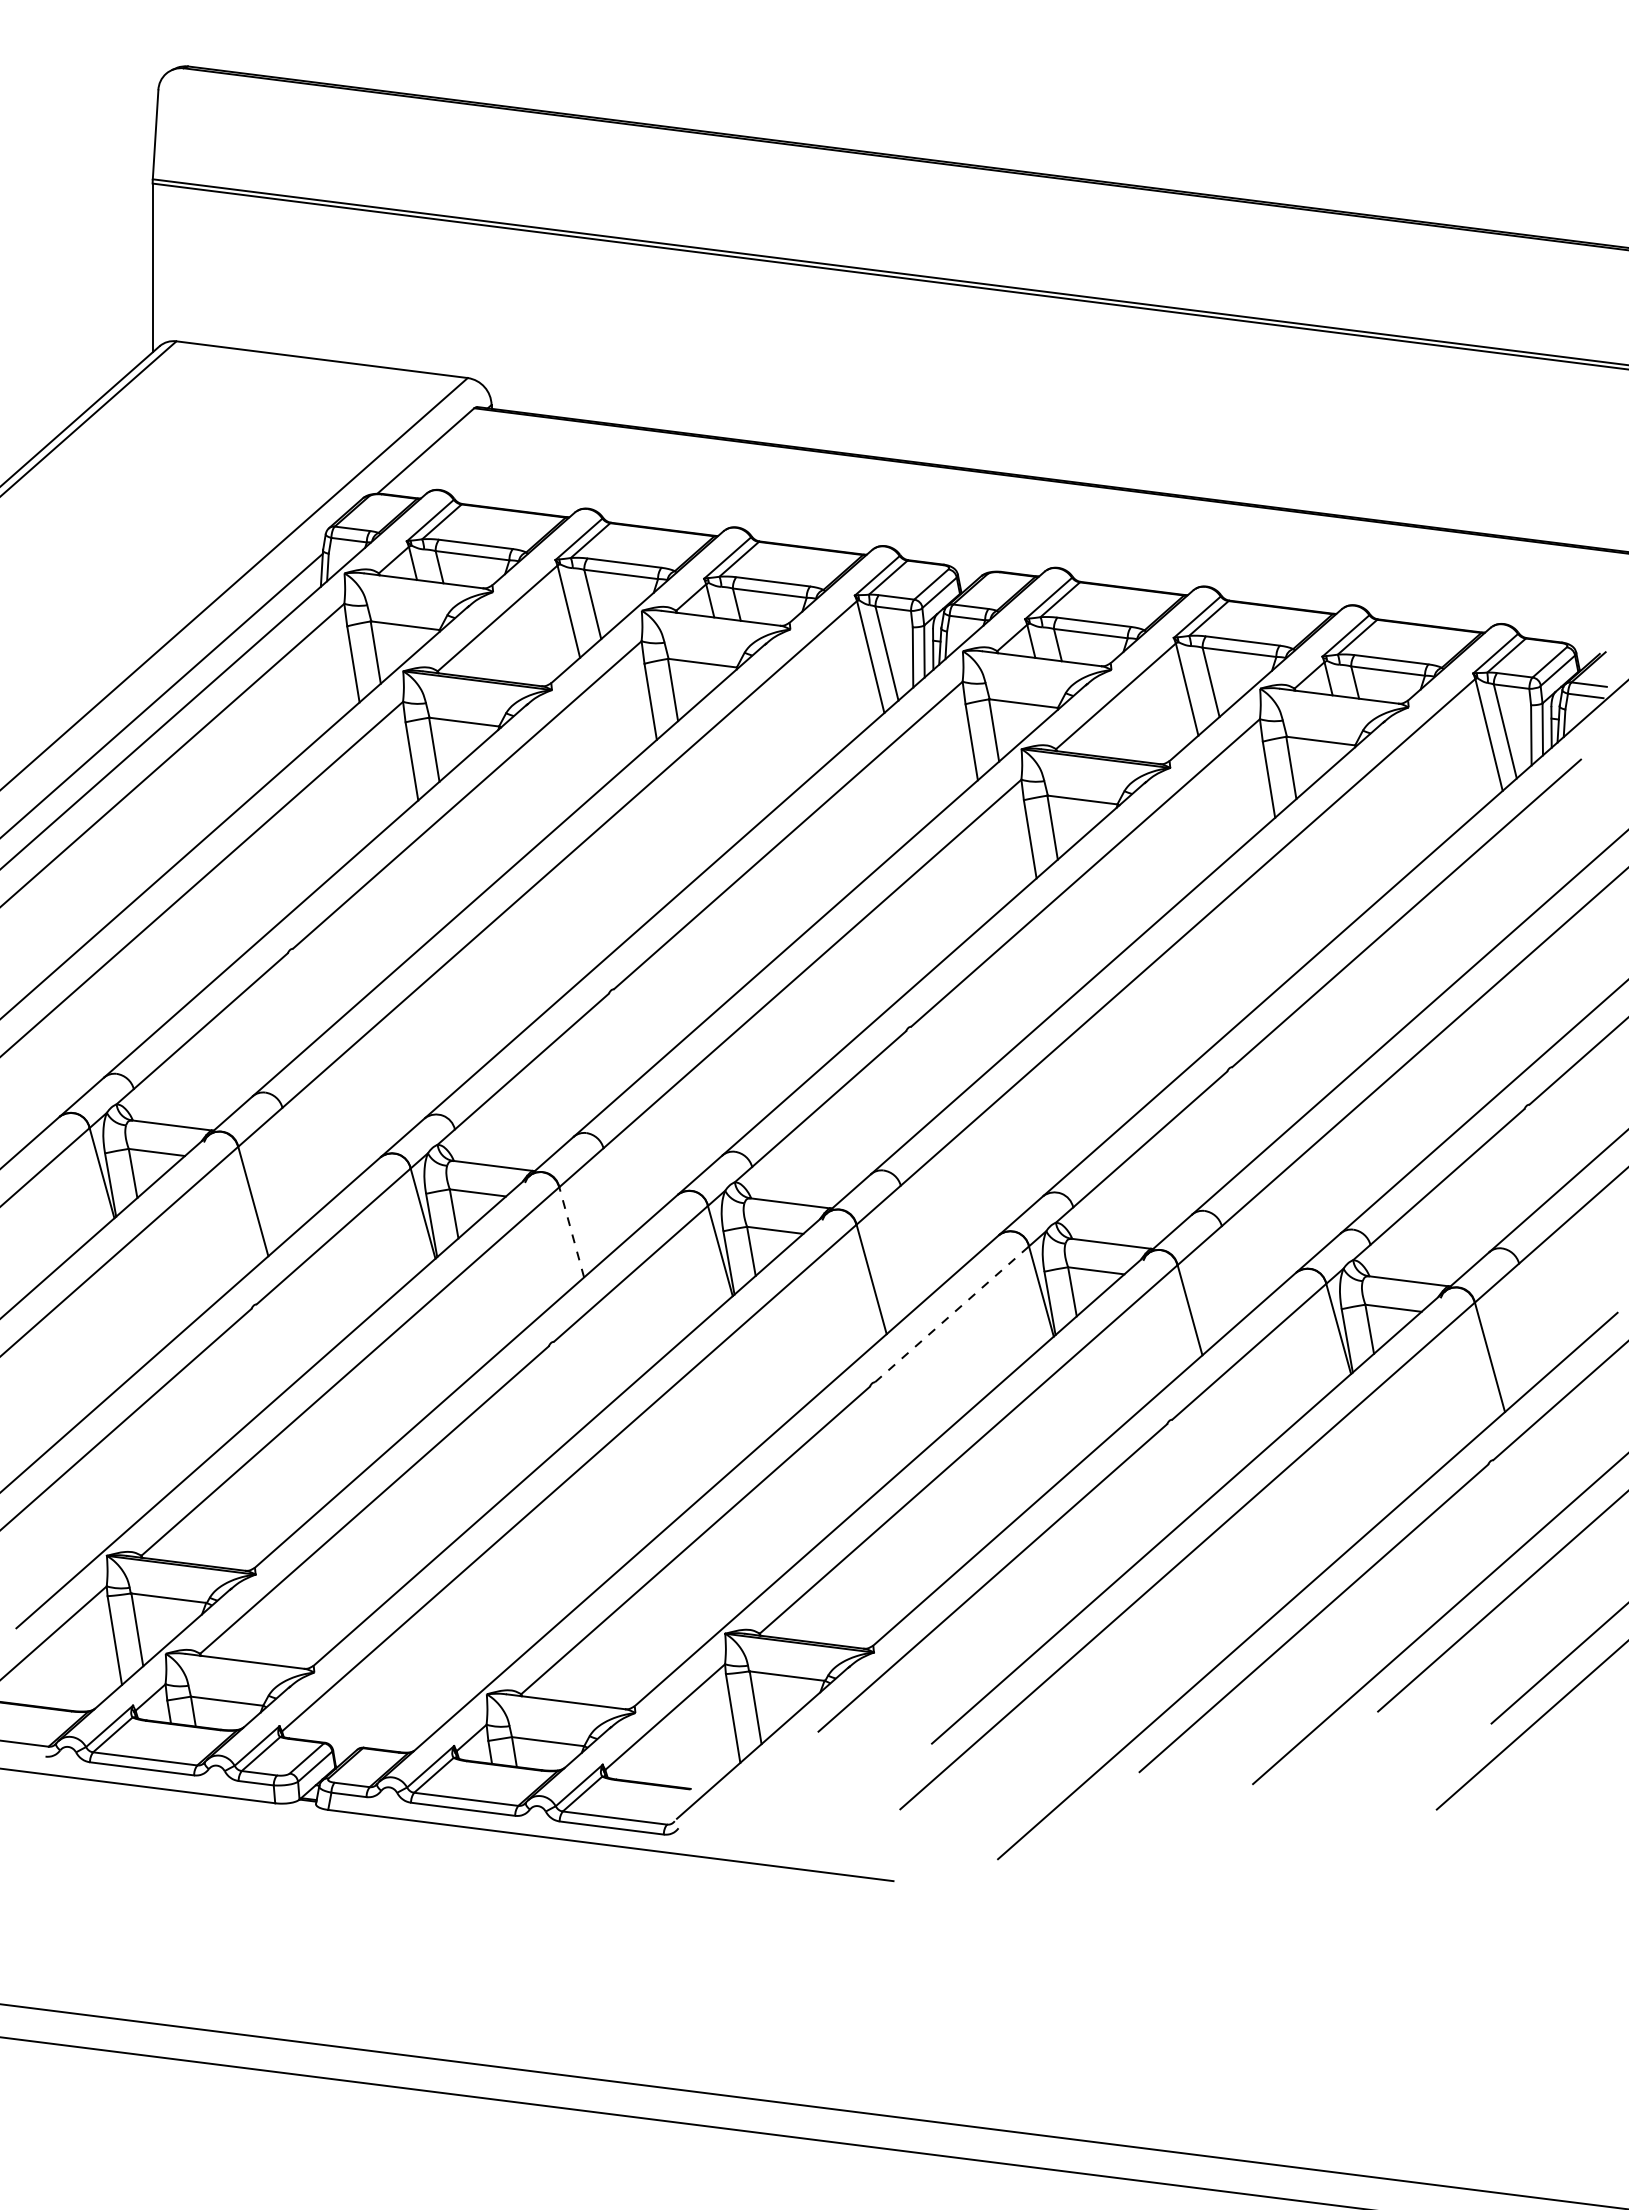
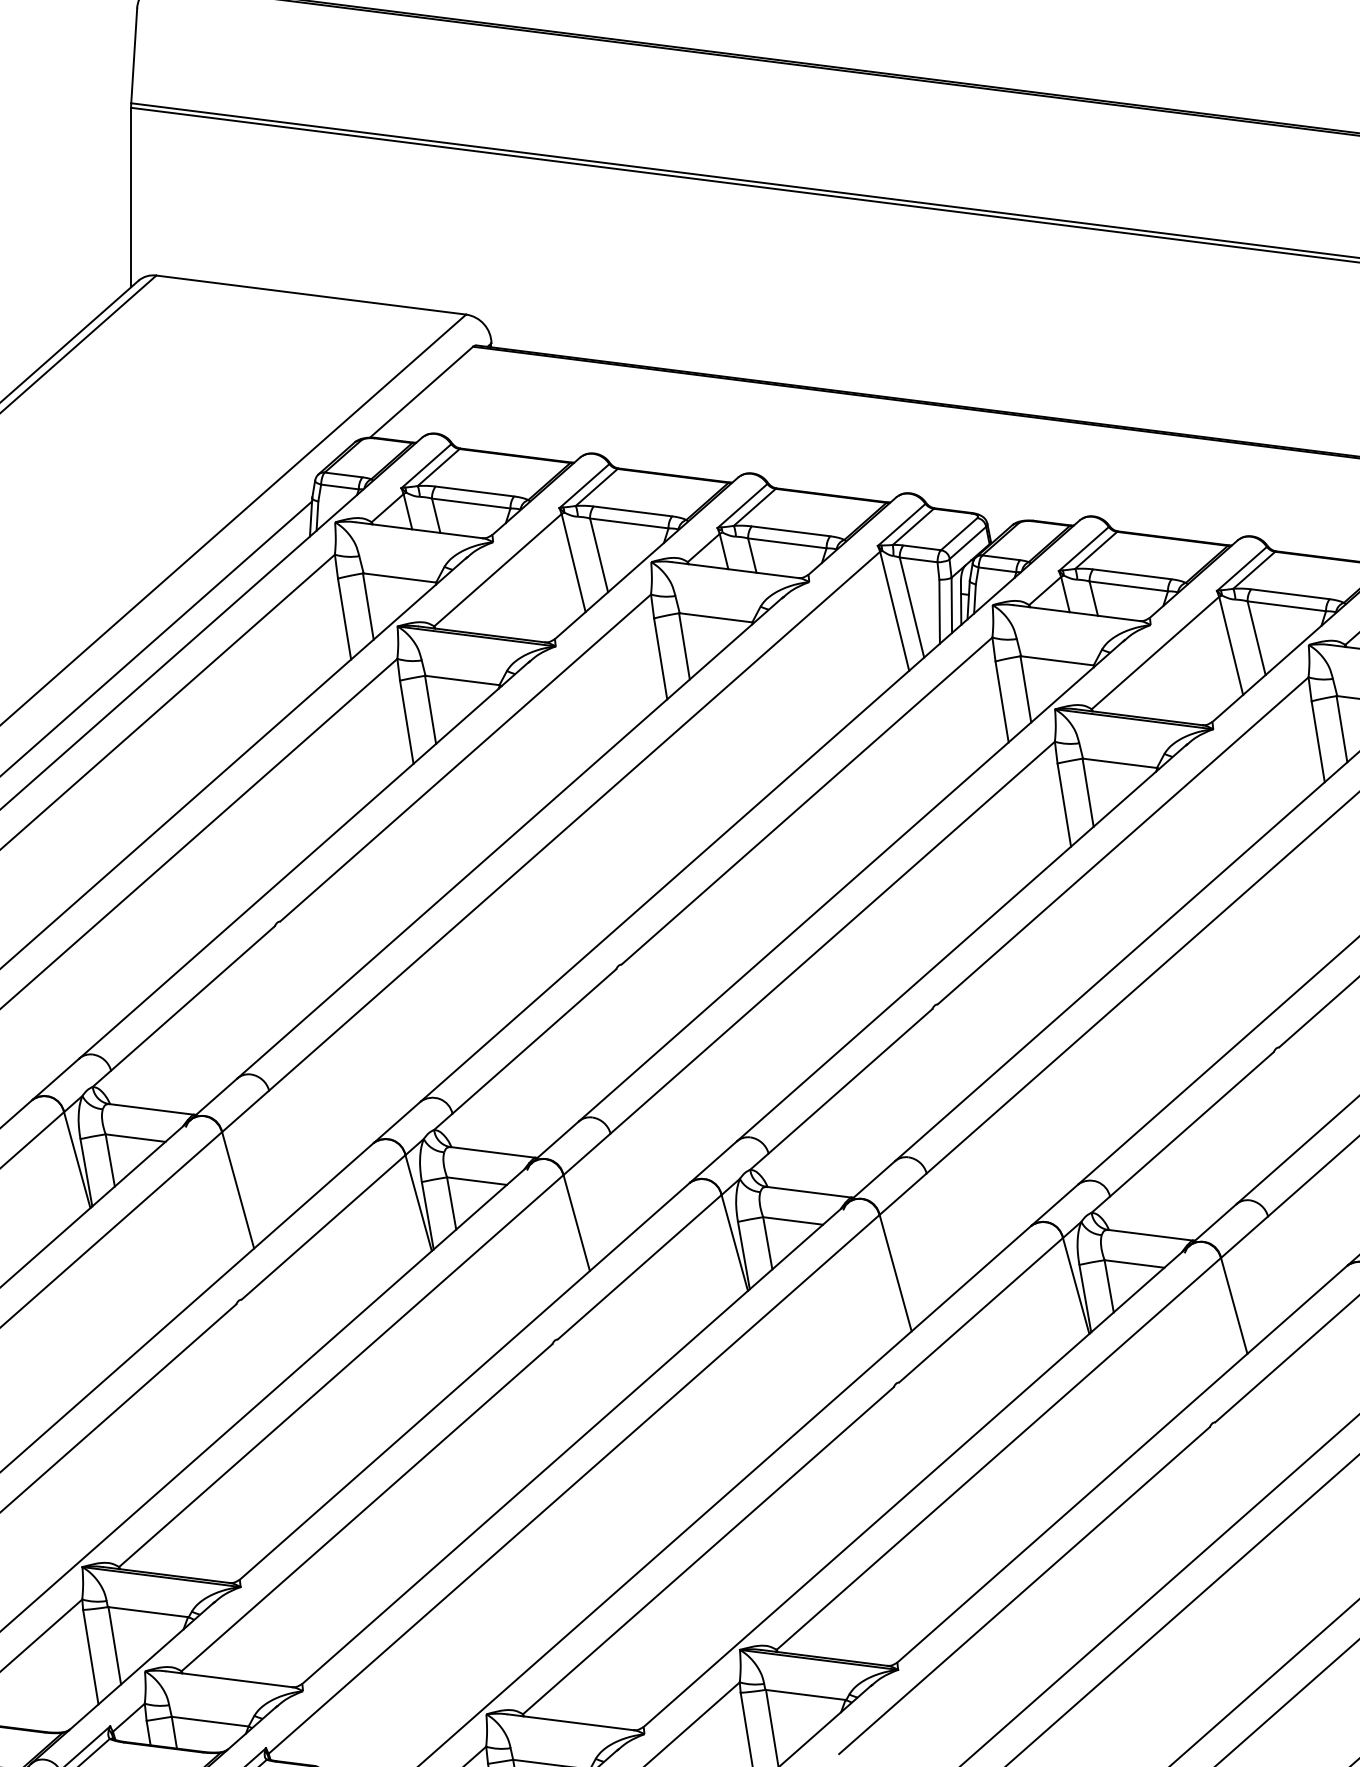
line: (571, 1232) -> (576, 1223), dashed -> solid
line: (952, 1314) -> (981, 1310), dashed -> solid

